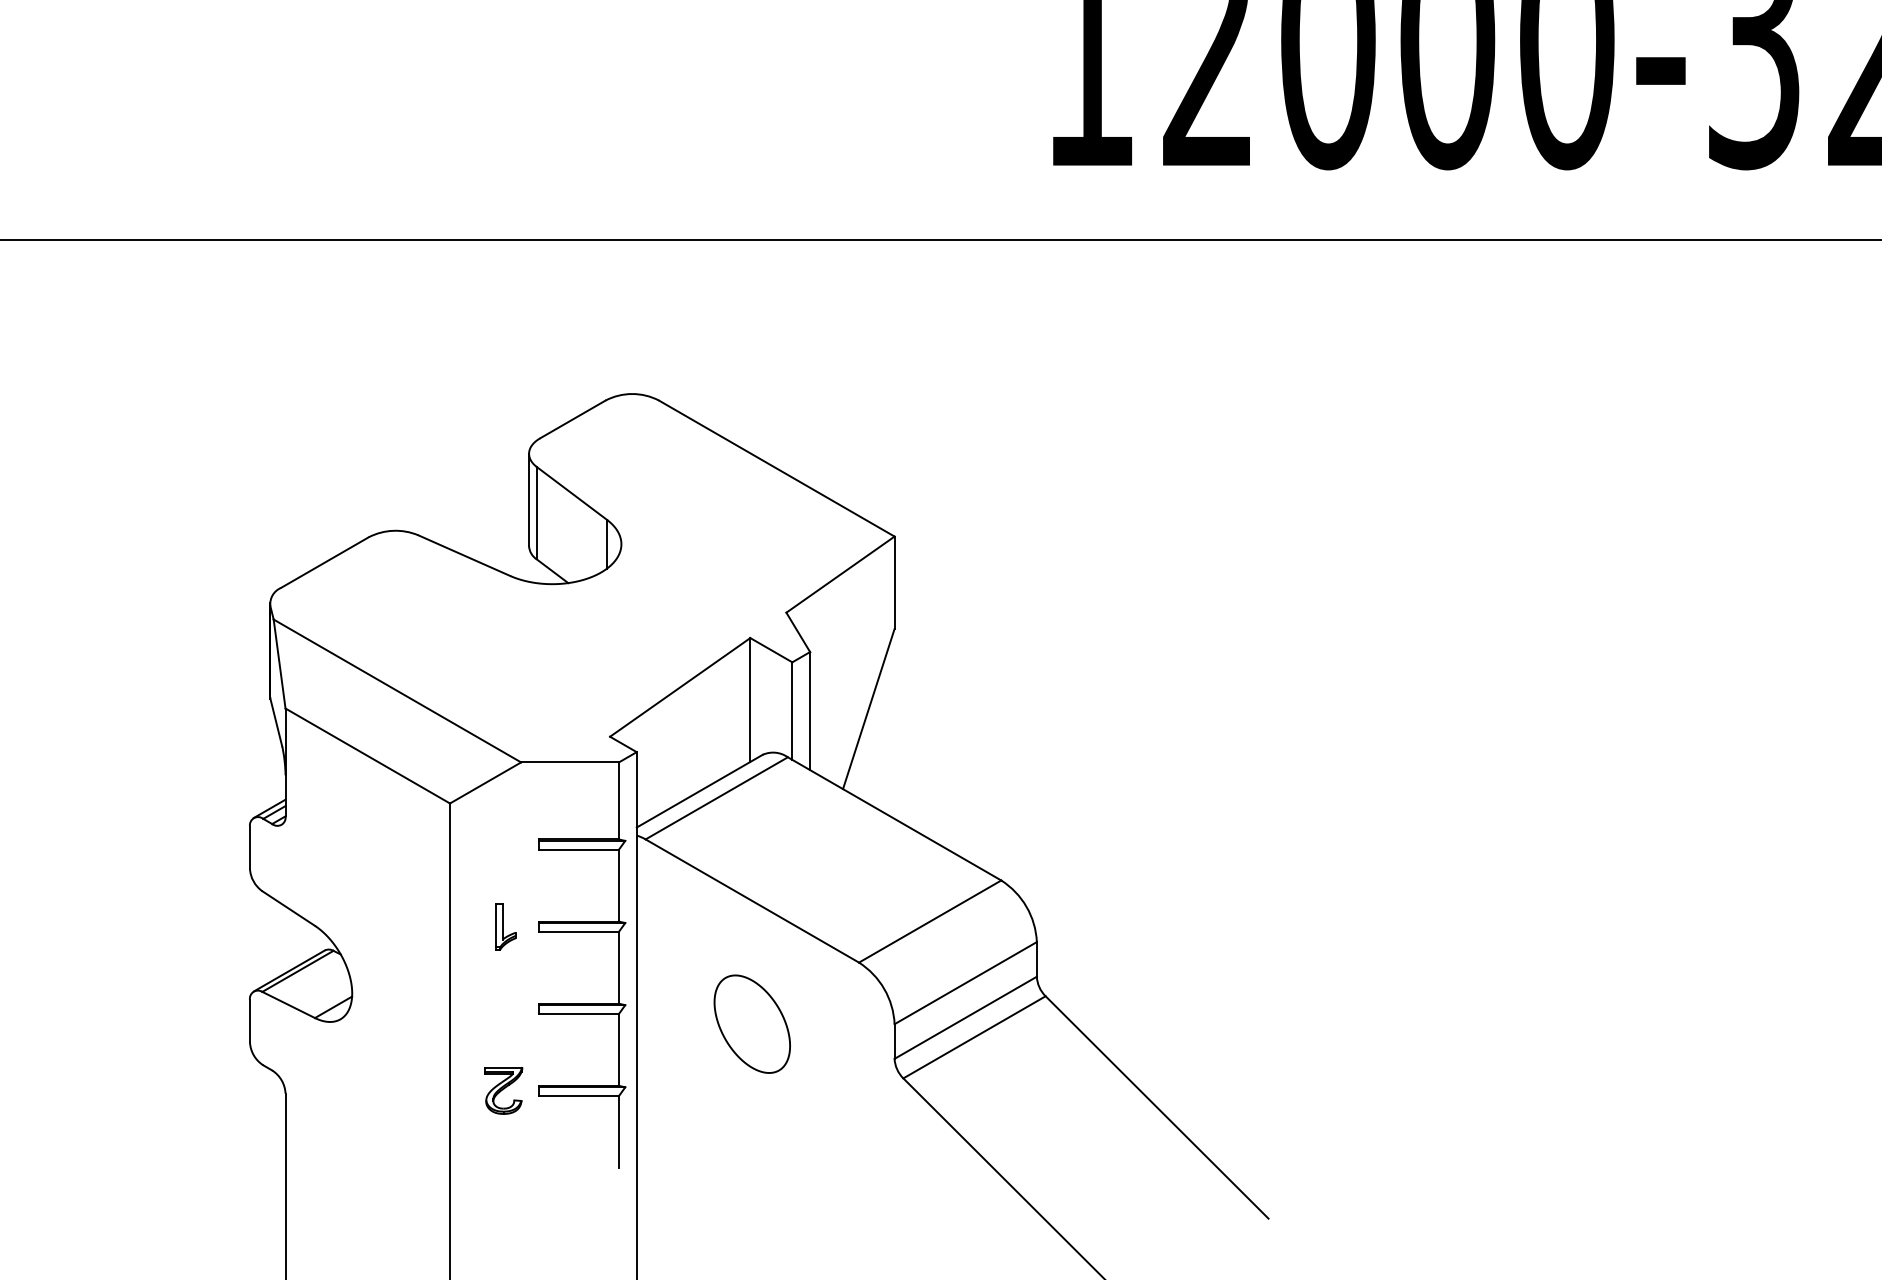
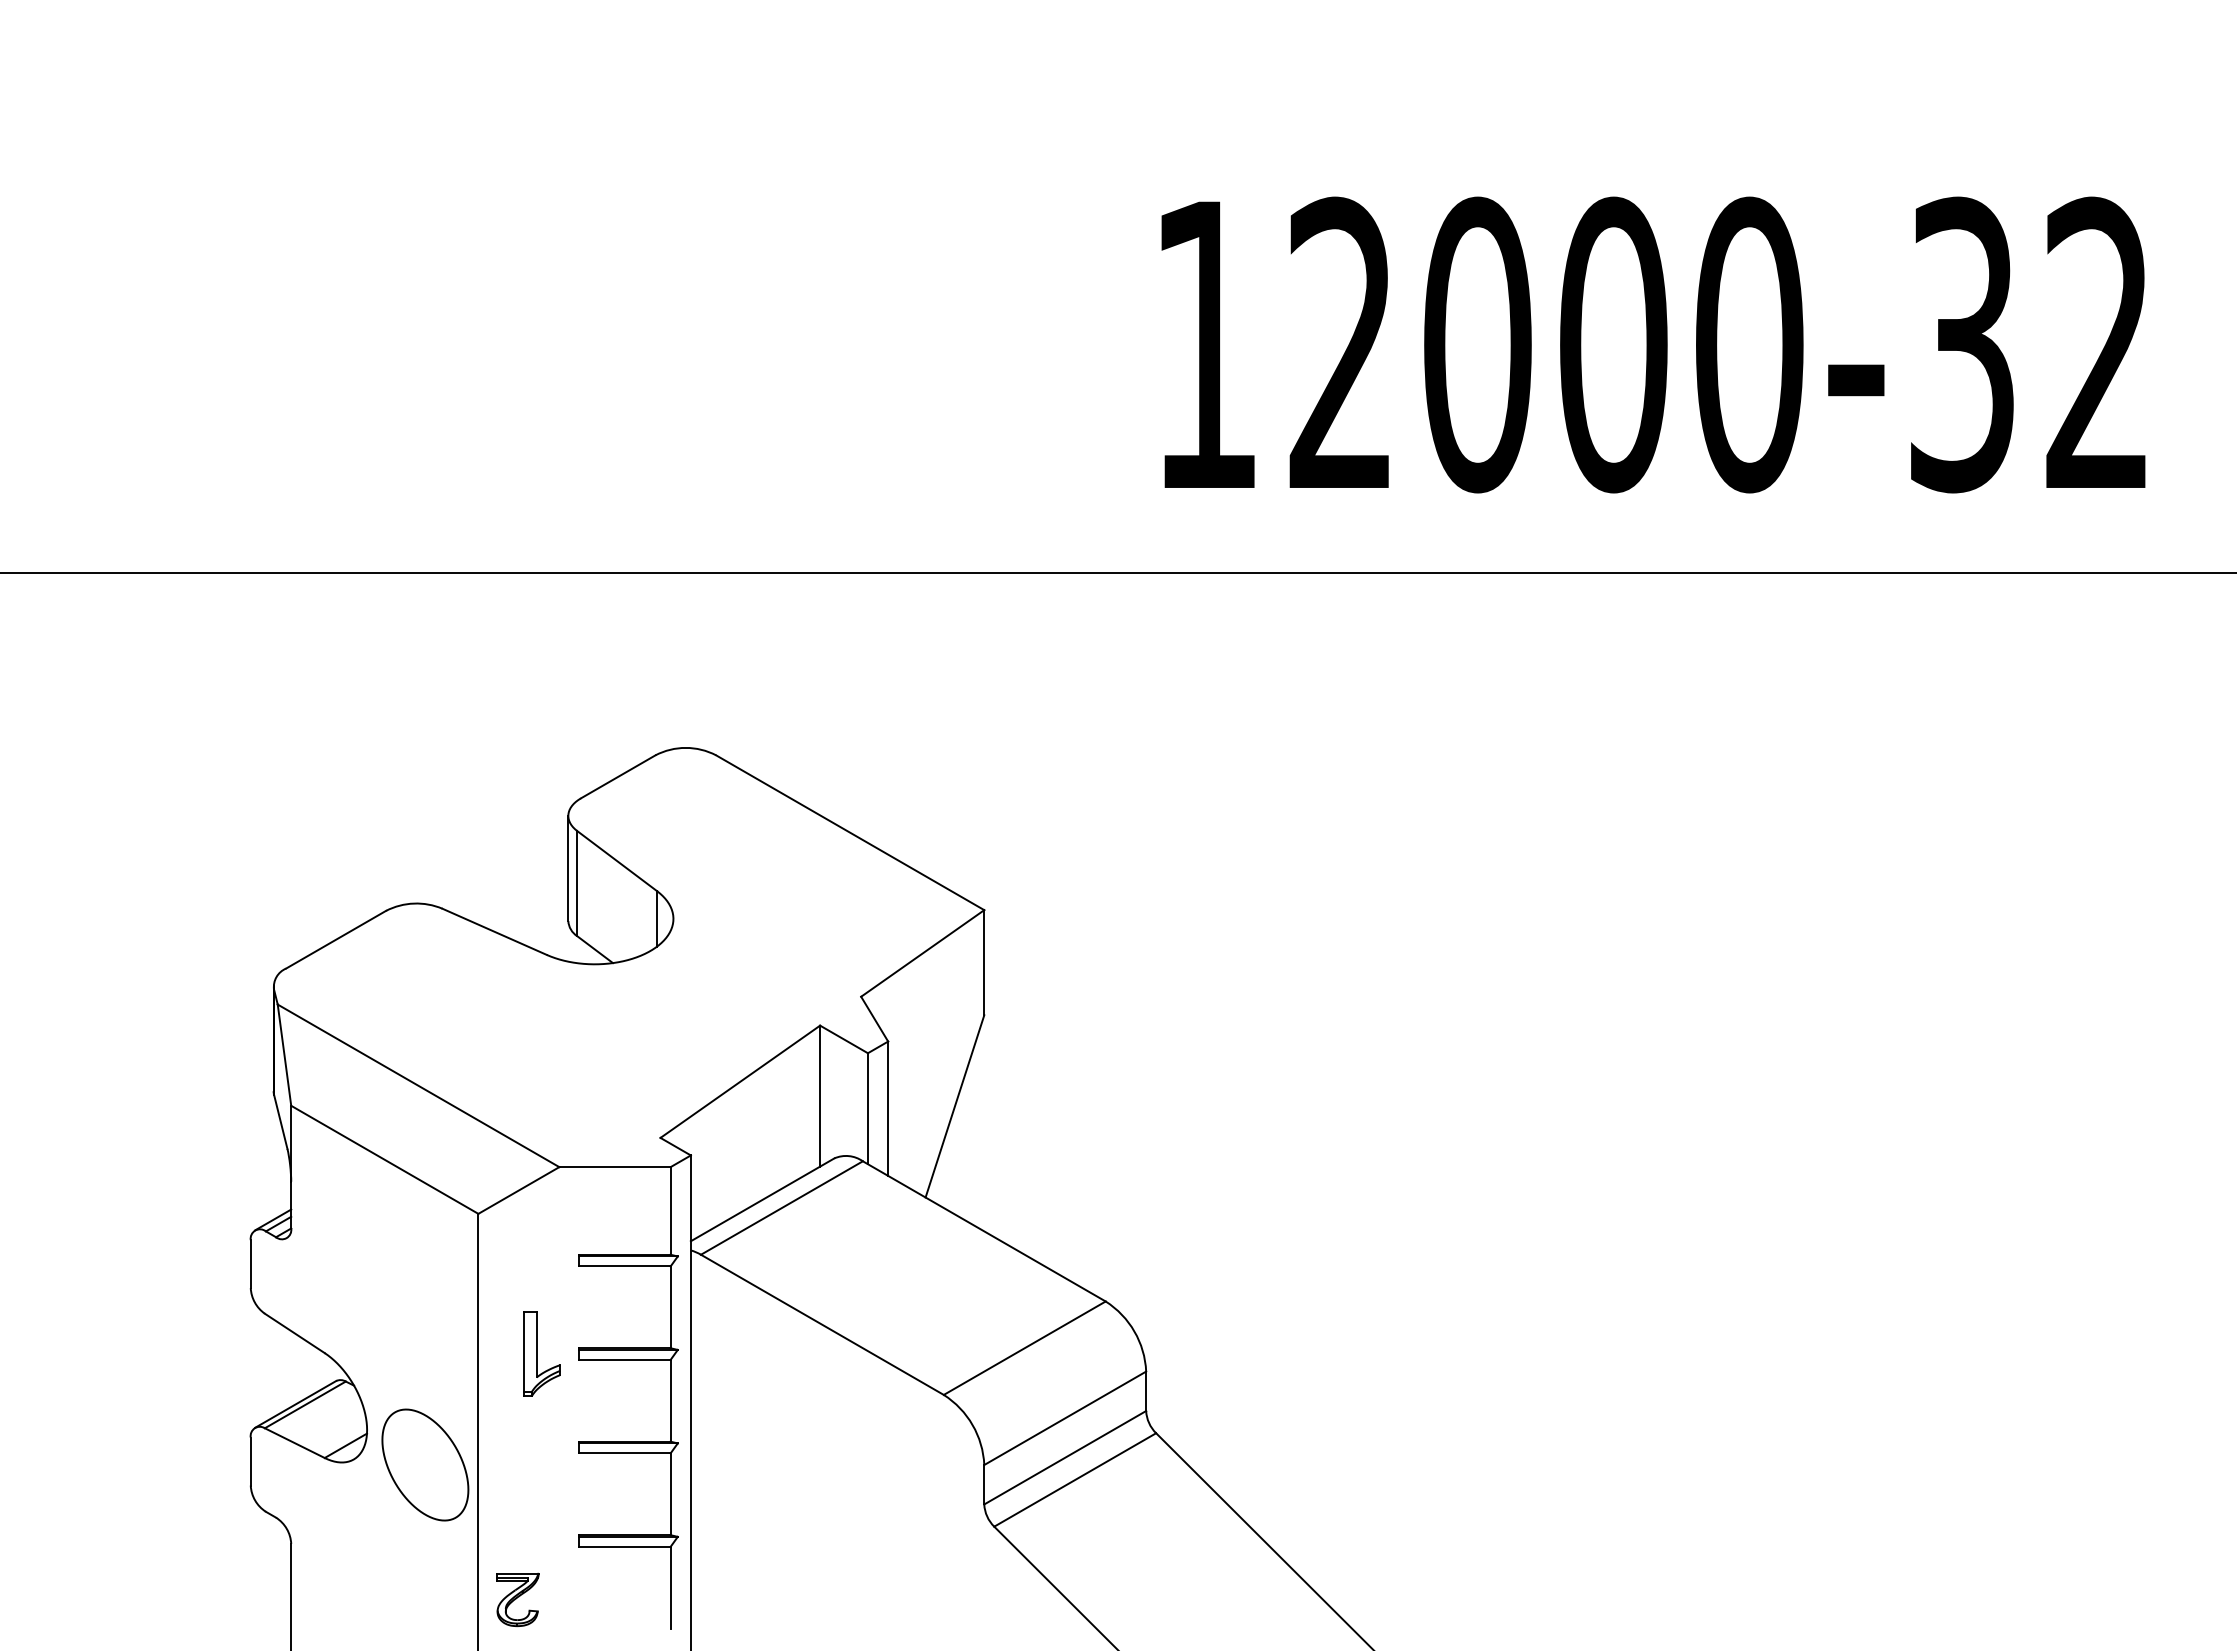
part: (505, 926) -> (541, 1353), size x1.6
part: (752, 1023) -> (425, 1464), moved
part: (503, 1090) -> (517, 1599), moved

